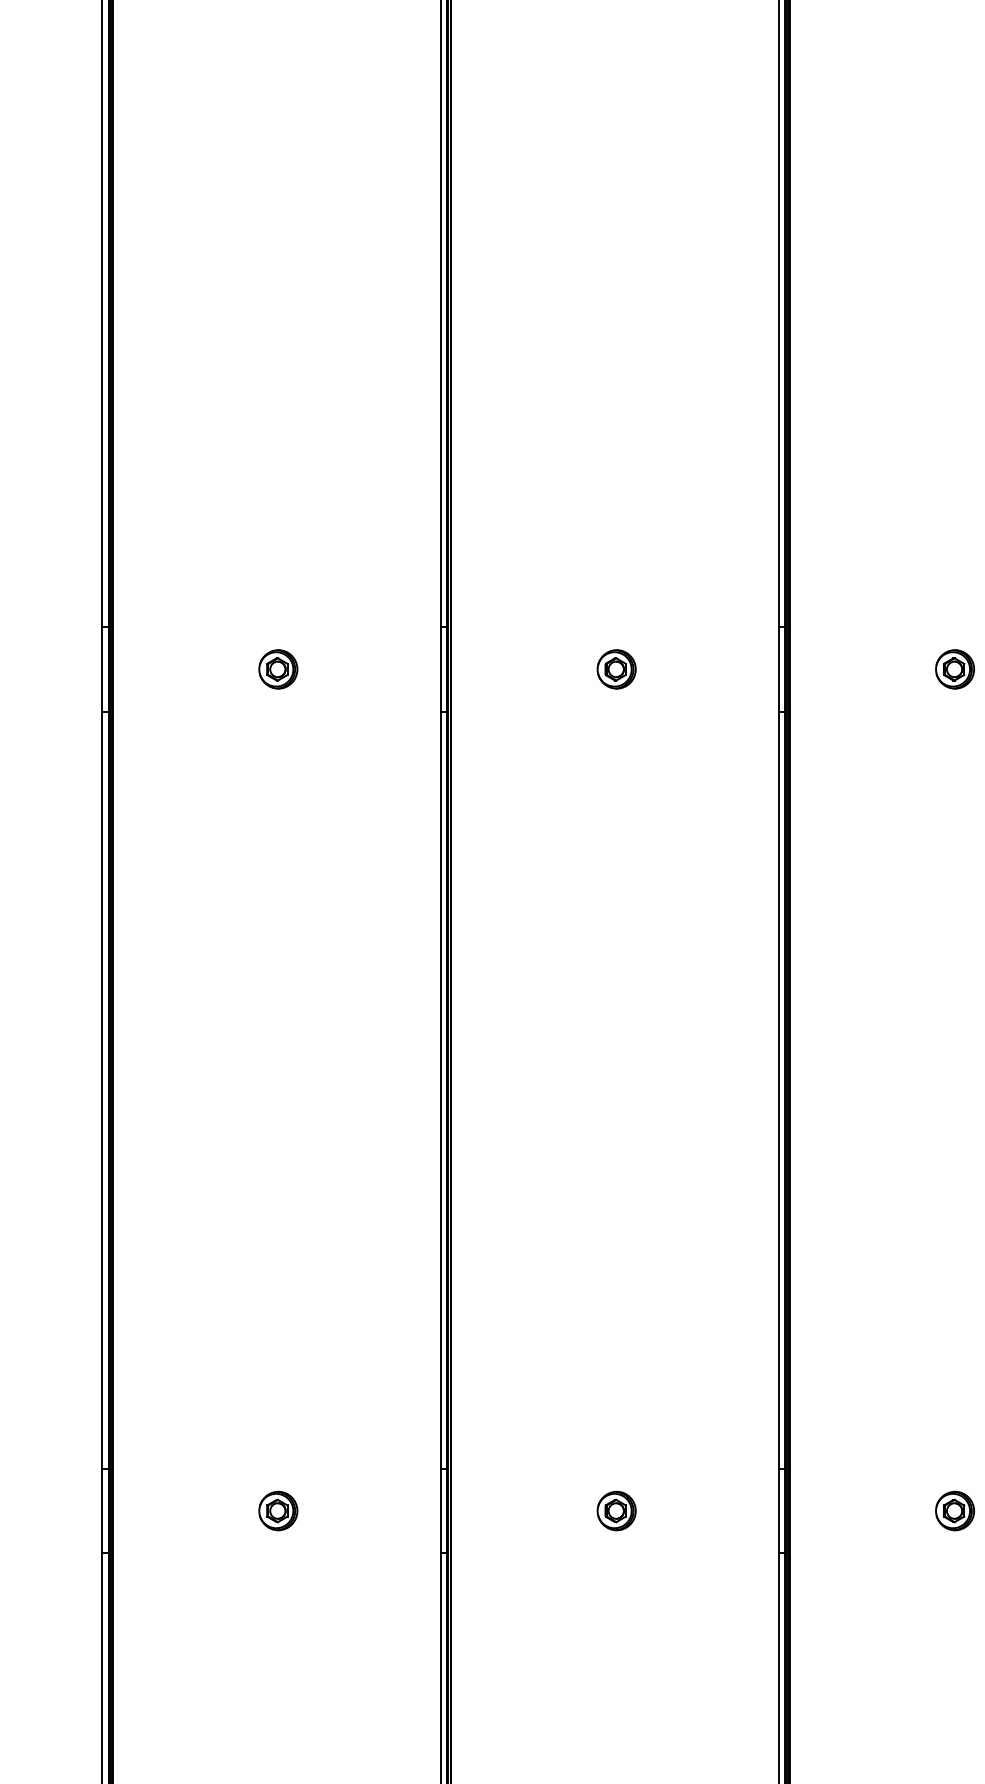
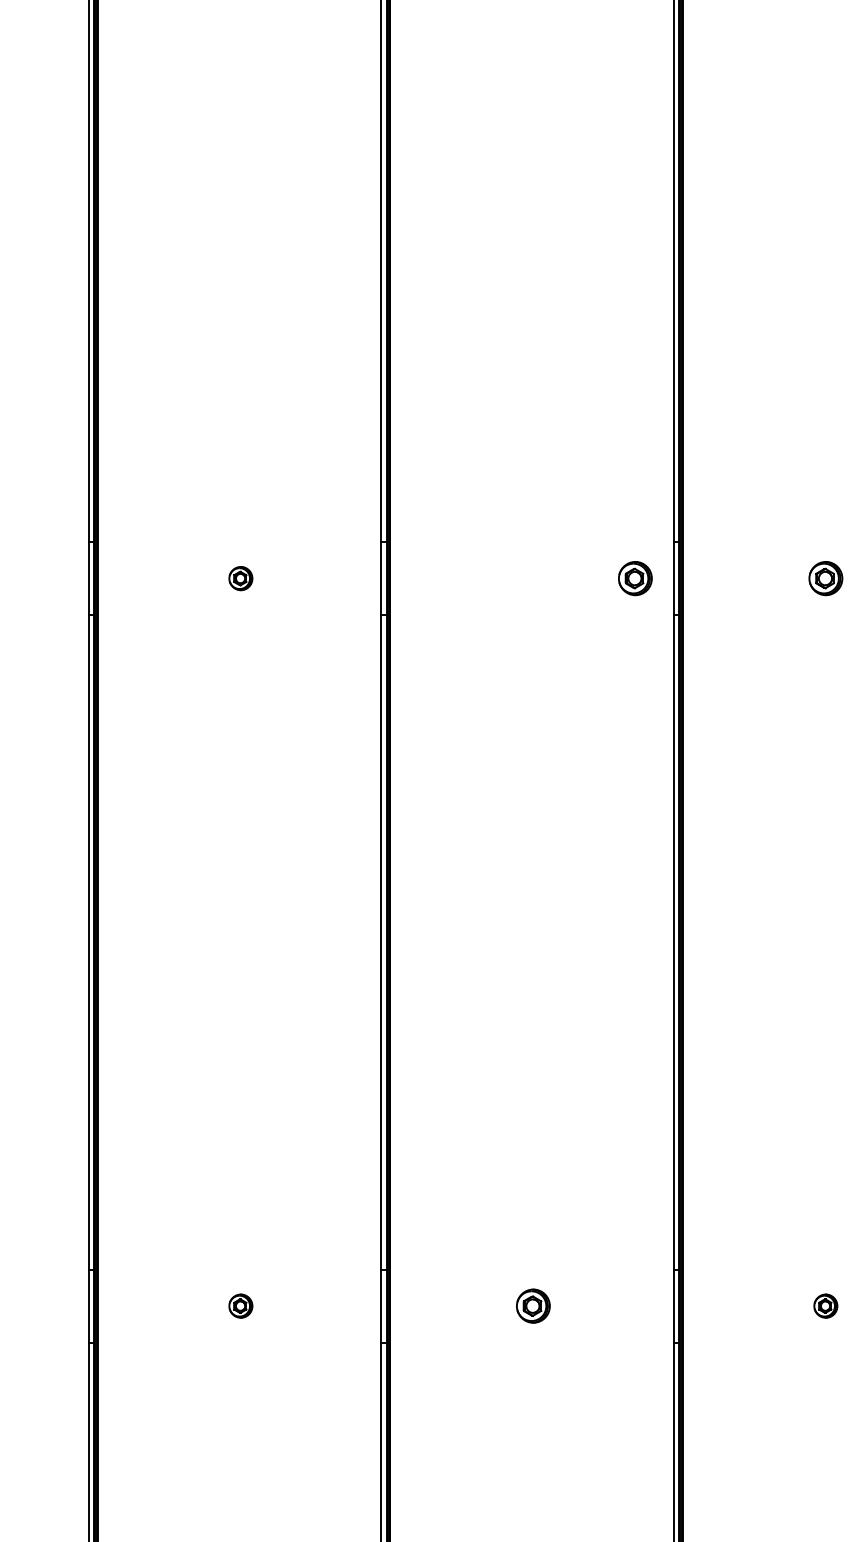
part: (278, 669) -> (240, 578), size x0.7
part: (616, 669) -> (635, 578), moved
part: (278, 1510) -> (240, 1305), size x0.7
part: (954, 1510) -> (825, 1305), size x0.7

